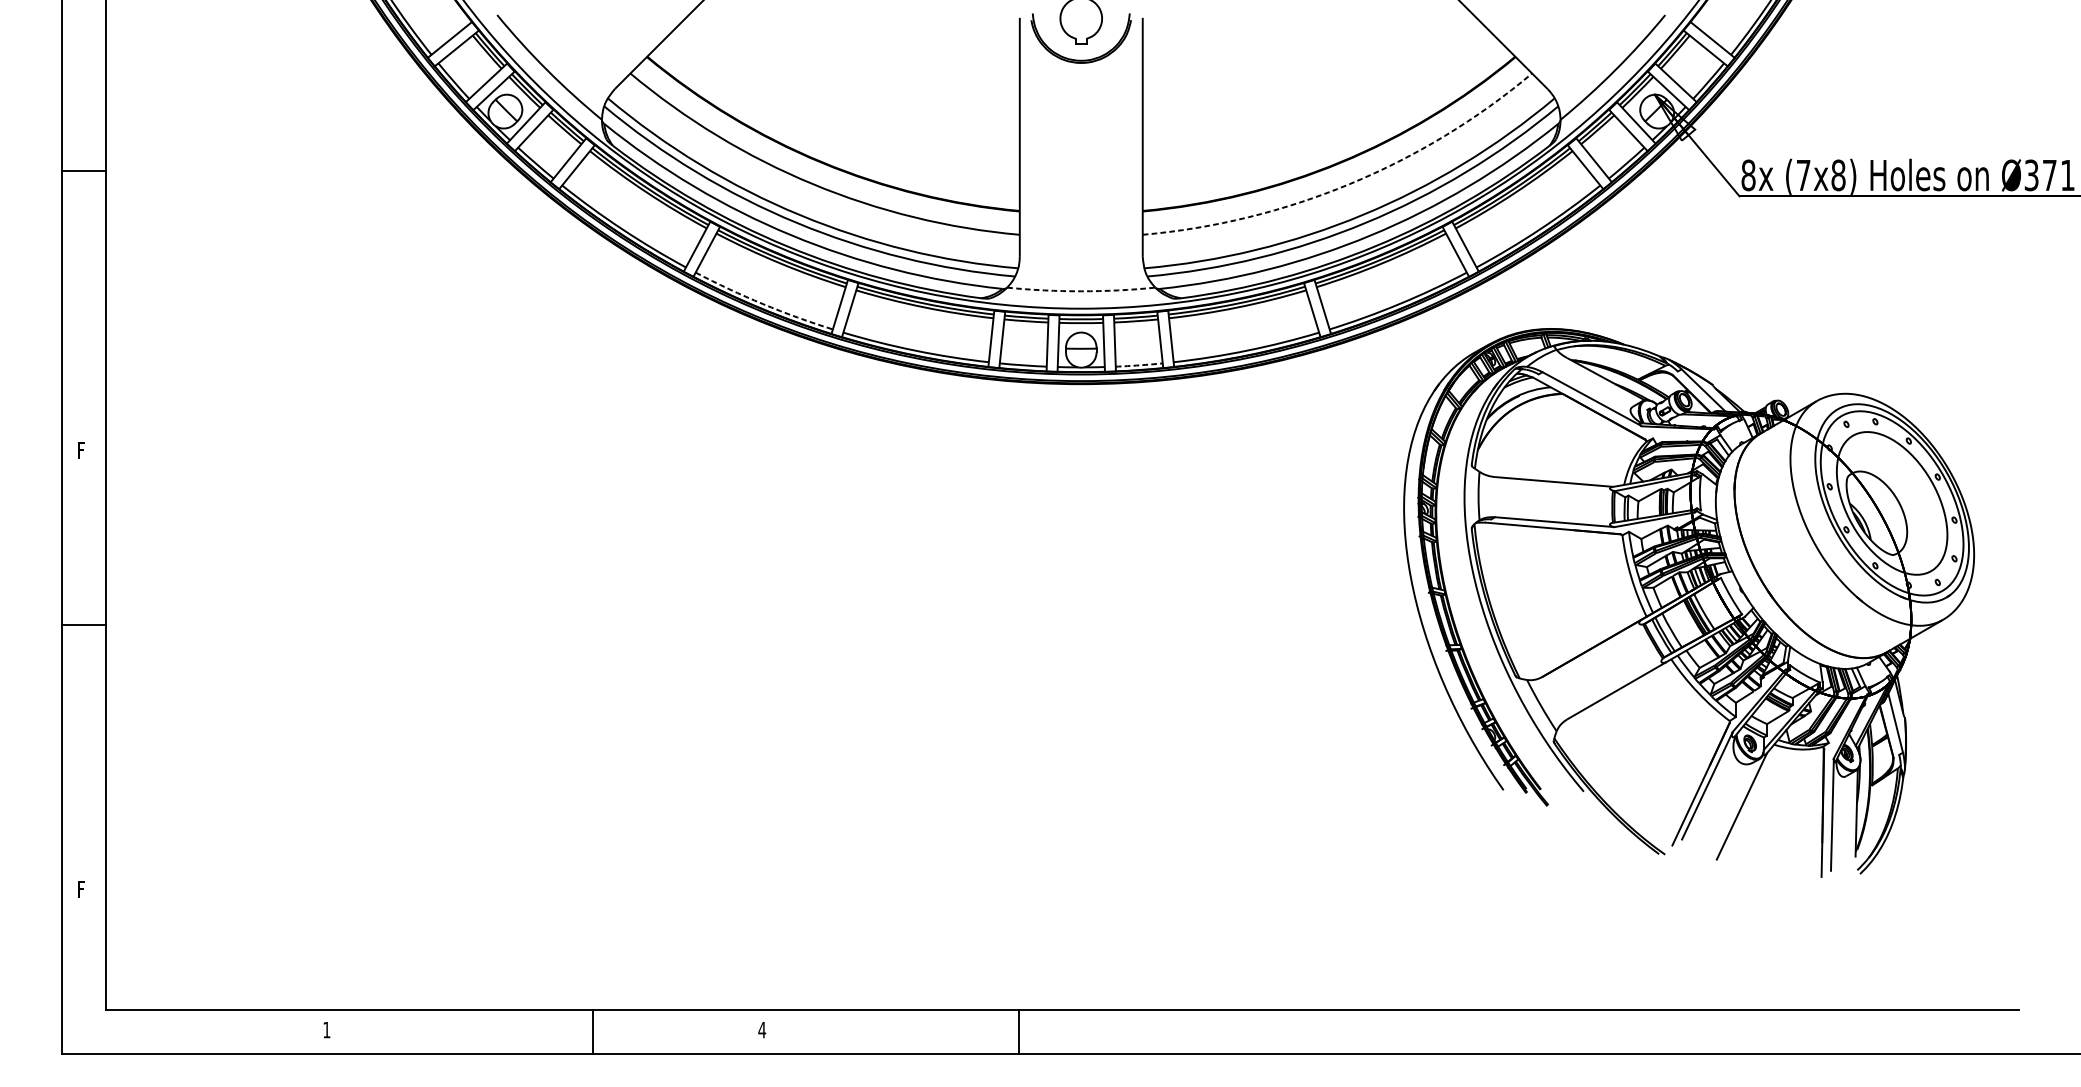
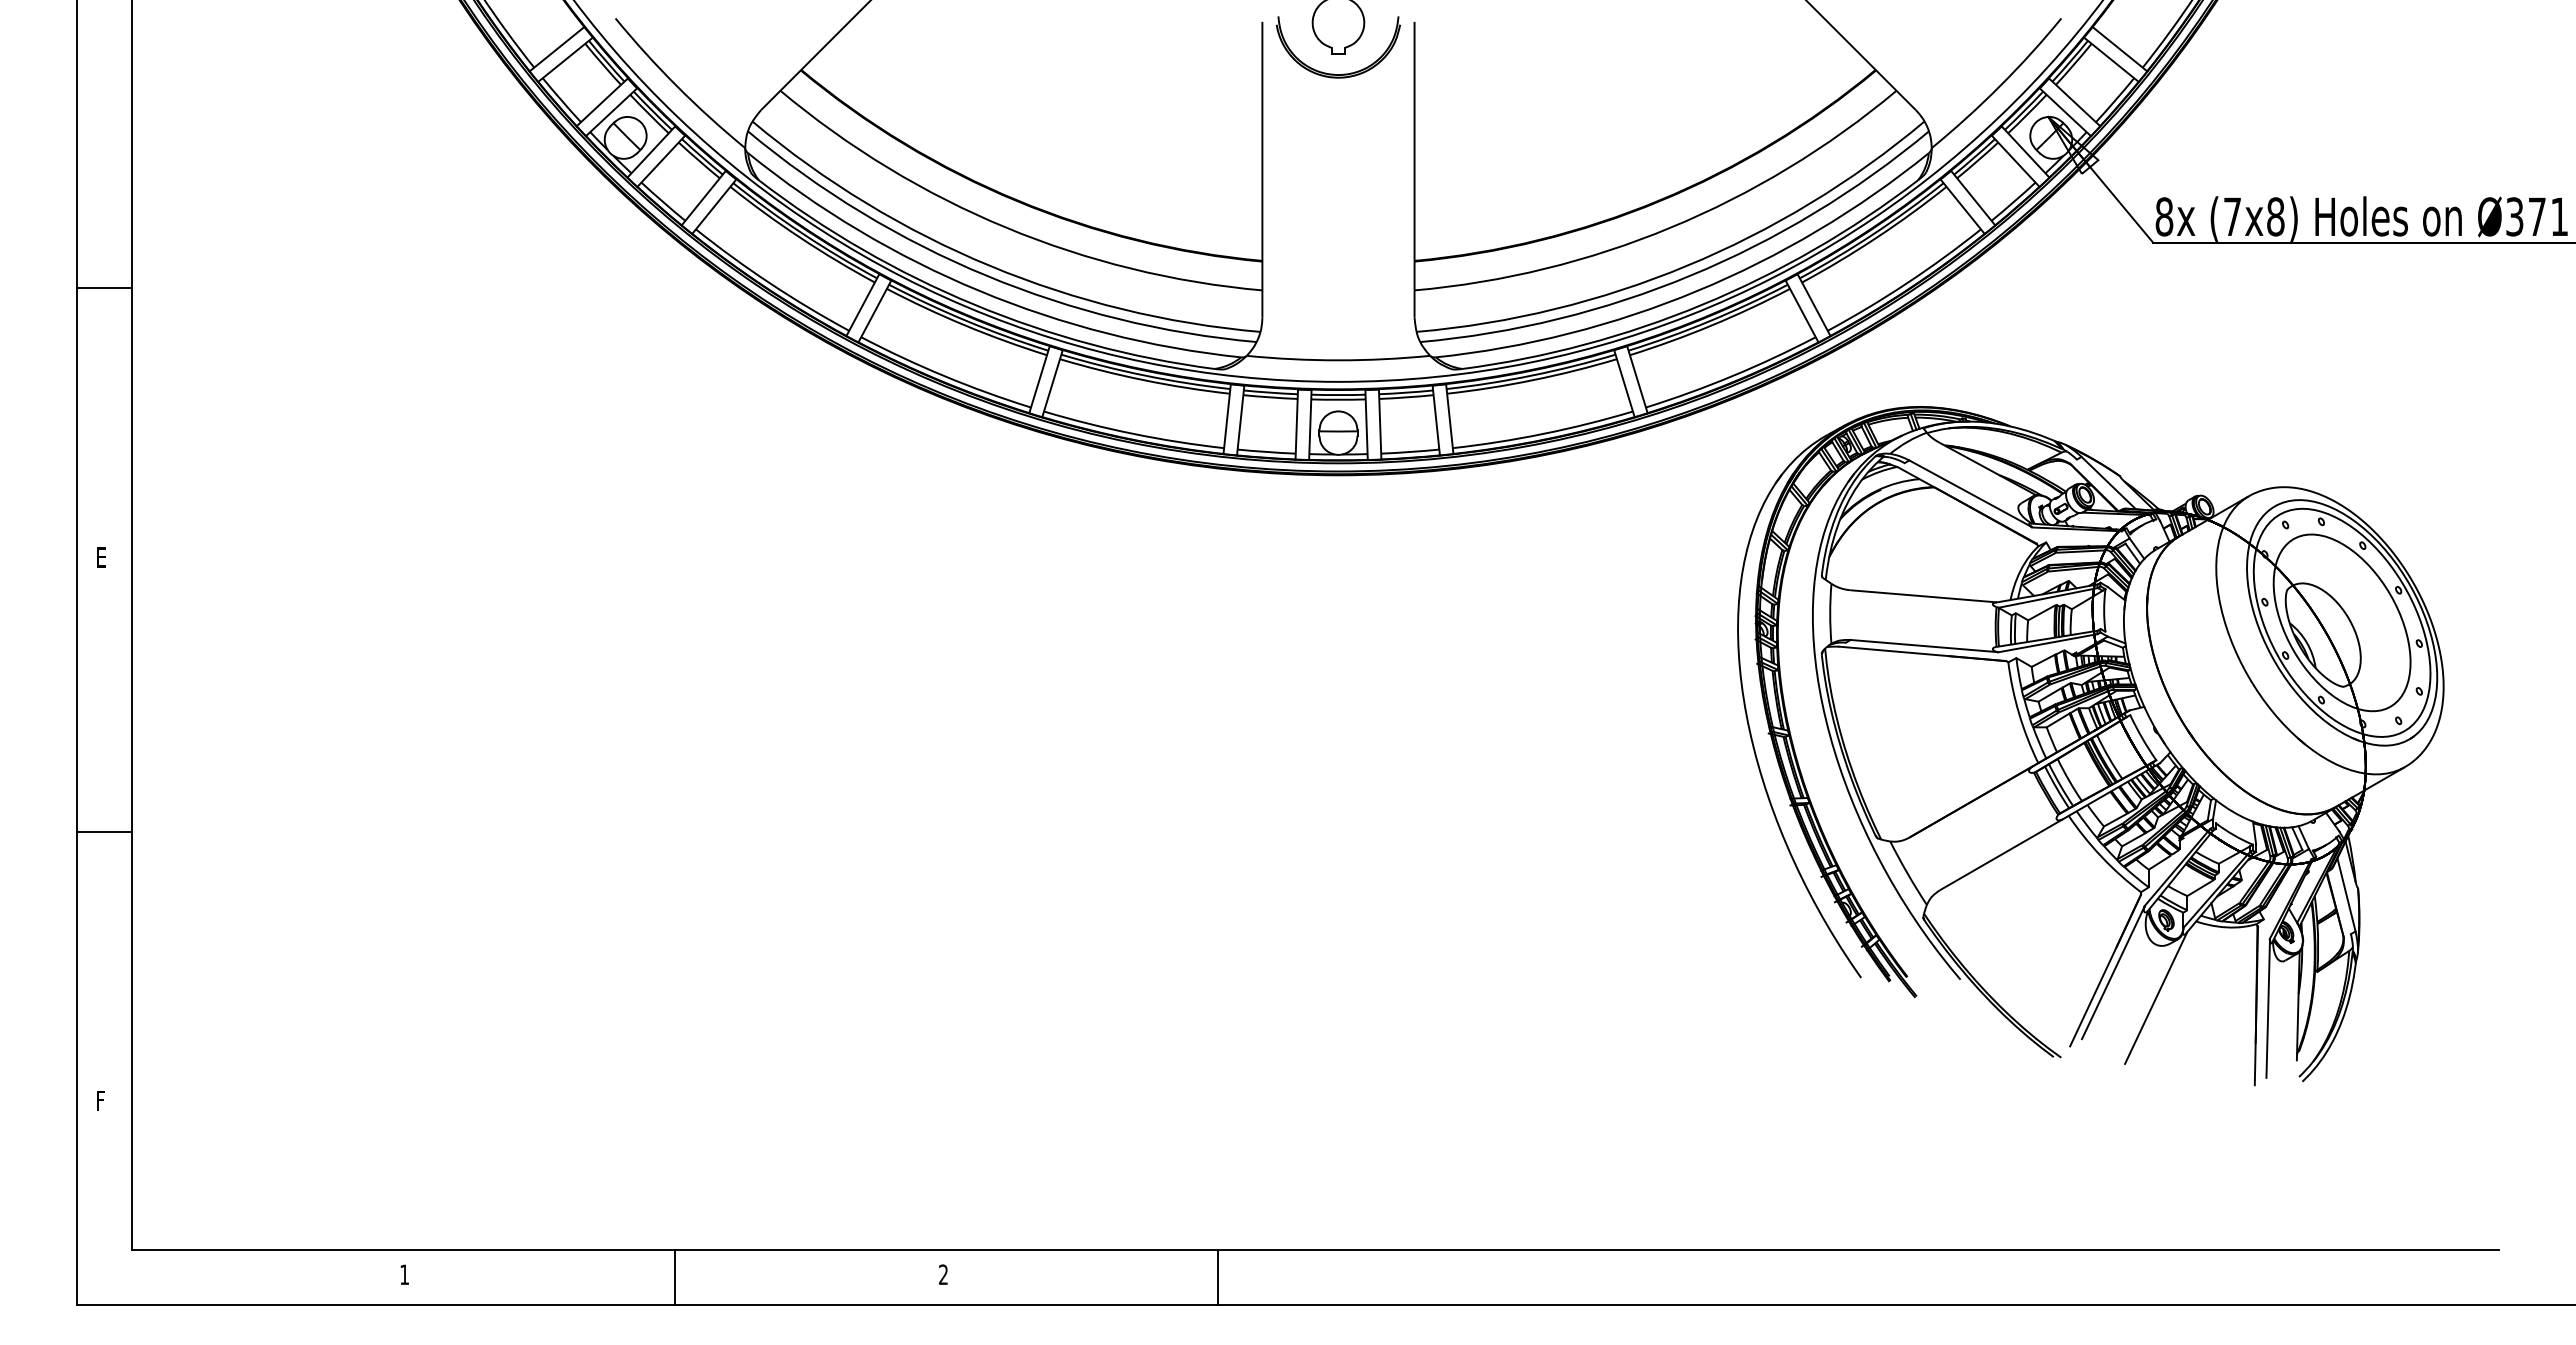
line: (84, 171) -> (104, 288), moved
arc: (1349, 183) -> (1670, 227), dashed -> solid
arc: (1081, 291) -> (1338, 360), dashed -> solid
arc: (762, 304) -> (944, 376), dashed -> solid
arc: (1139, 365) -> (1410, 452), dashed -> solid
text: (82, 450) -> (102, 557), F -> E
line: (84, 625) -> (104, 831), moved
text: (762, 1029) -> (943, 1274), 4 -> 2
line: (593, 1032) -> (675, 1277), moved
line: (1019, 1032) -> (1218, 1277), moved

